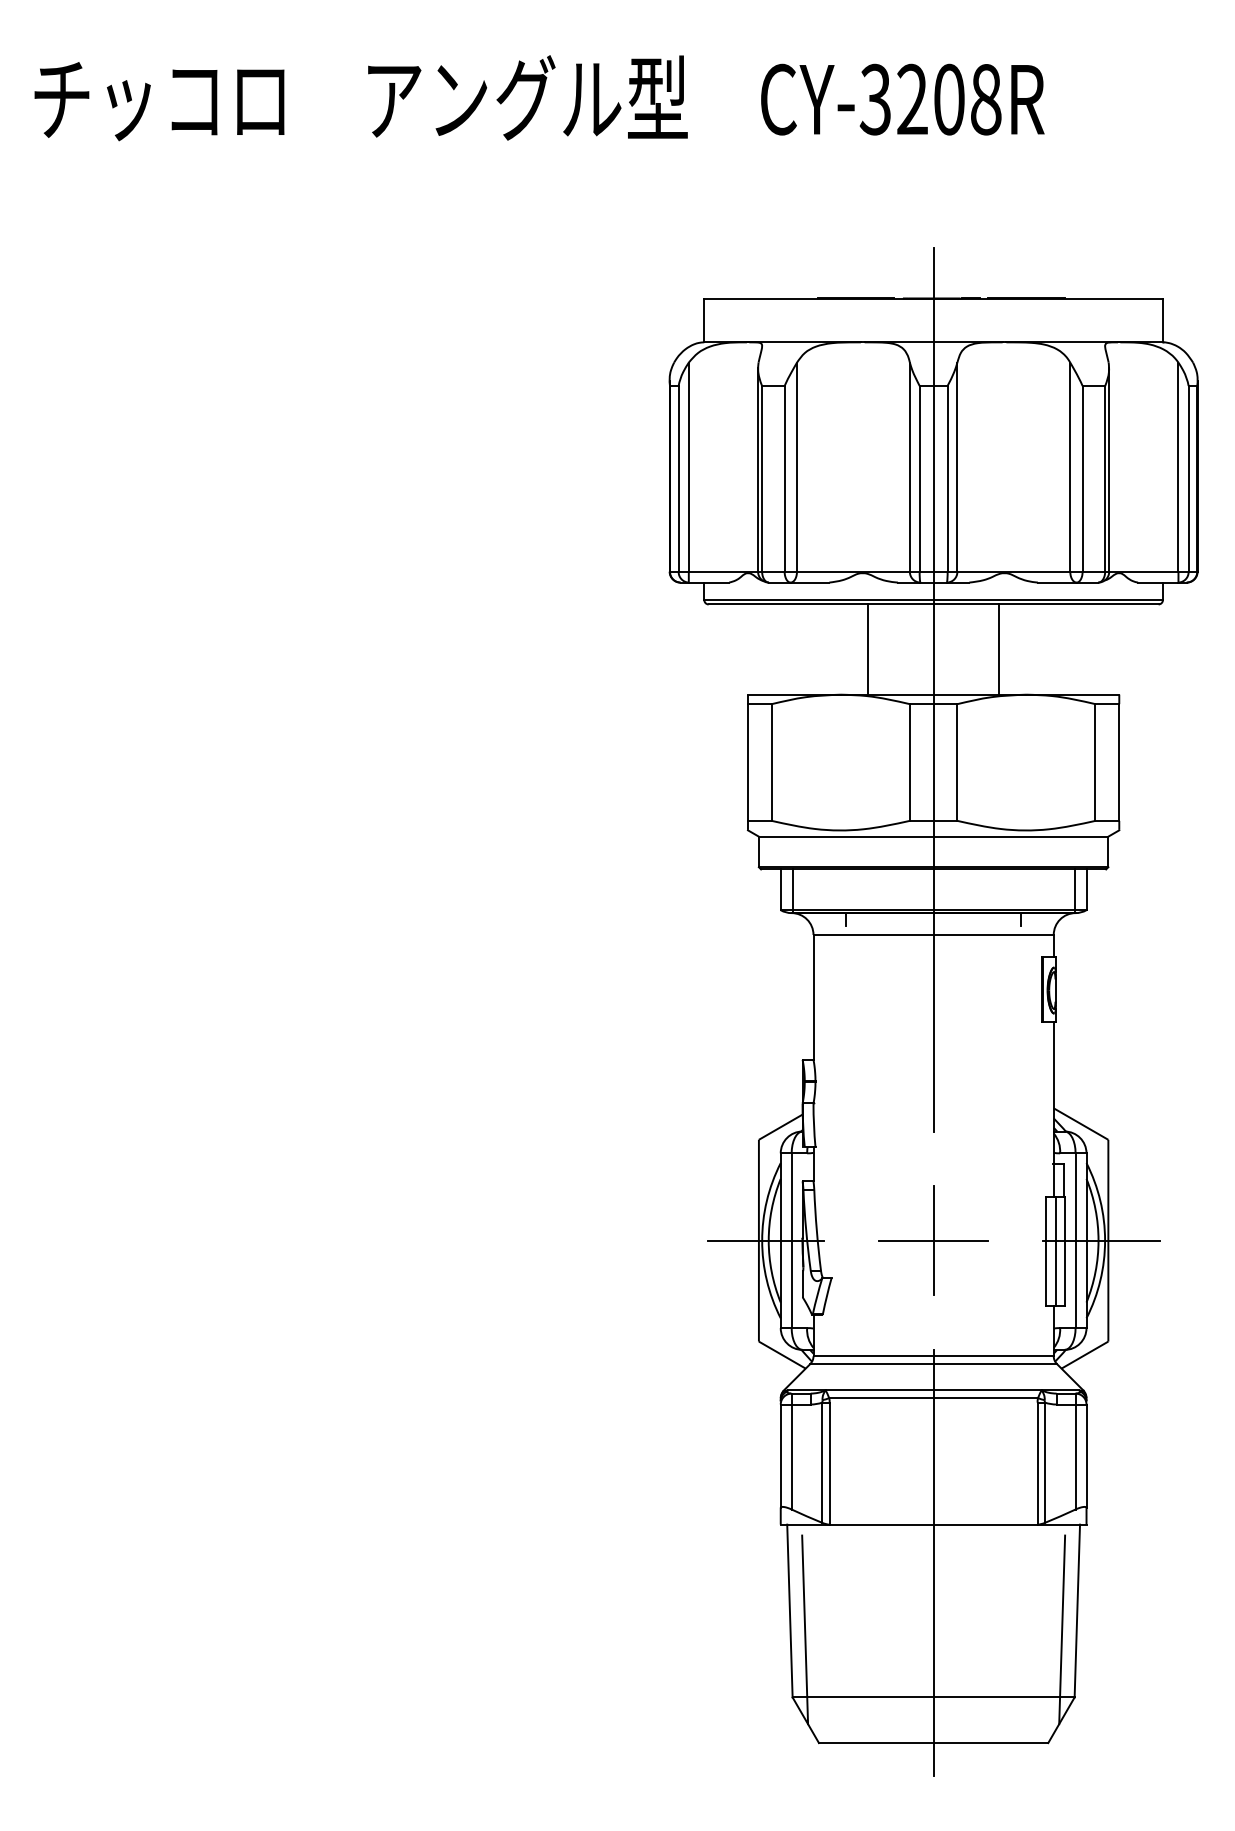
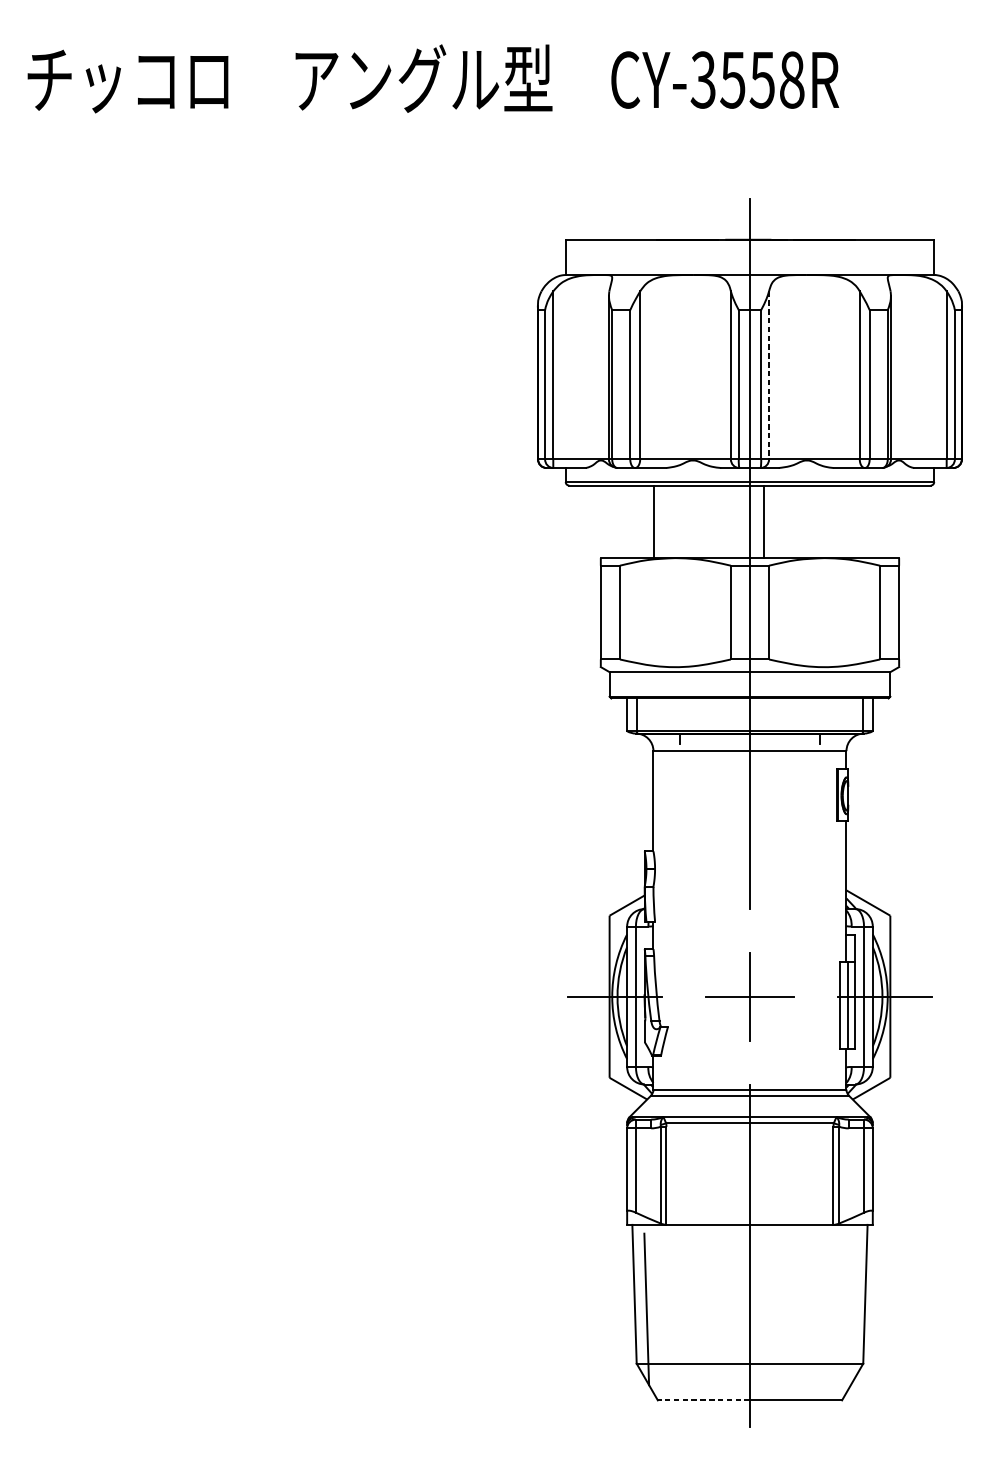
text: (930, 99) -> (747, 79), CY-3208R -> CY-3558R
line: (957, 467) -> (769, 375), solid -> dashed
line: (868, 649) -> (654, 521), moved
line: (999, 649) -> (764, 521), moved
line: (1062, 1629) -> (853, 1309), removed
line: (875, 1743) -> (703, 1400), solid -> dashed

